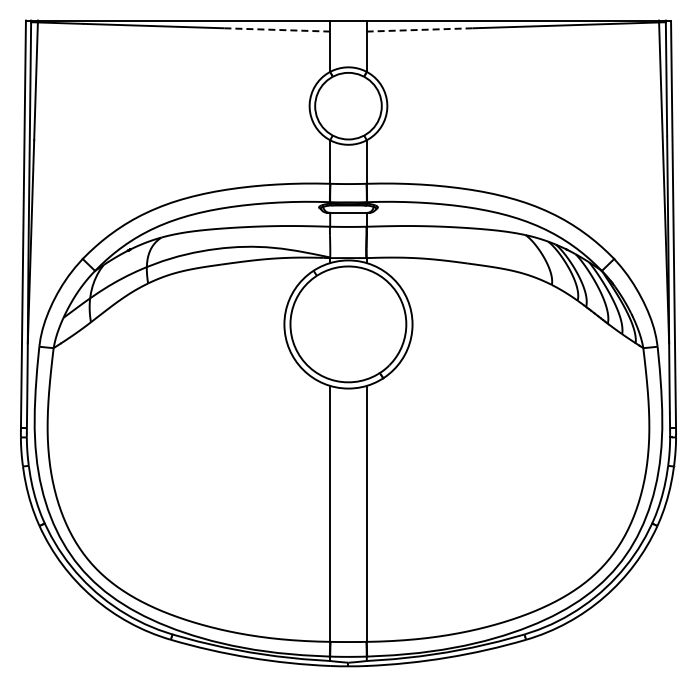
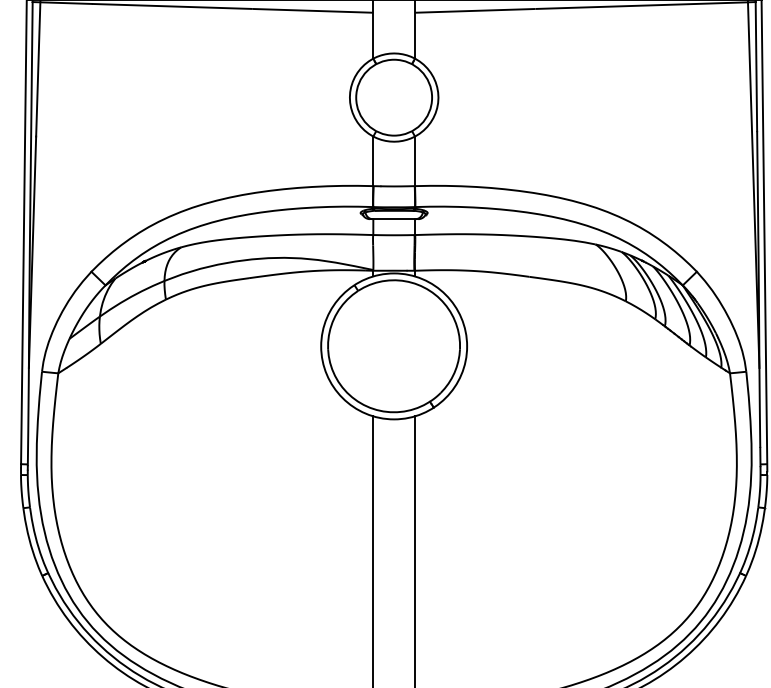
line: (276, 29) -> (312, 10), dashed -> solid
line: (420, 29) -> (476, 10), dashed -> solid

